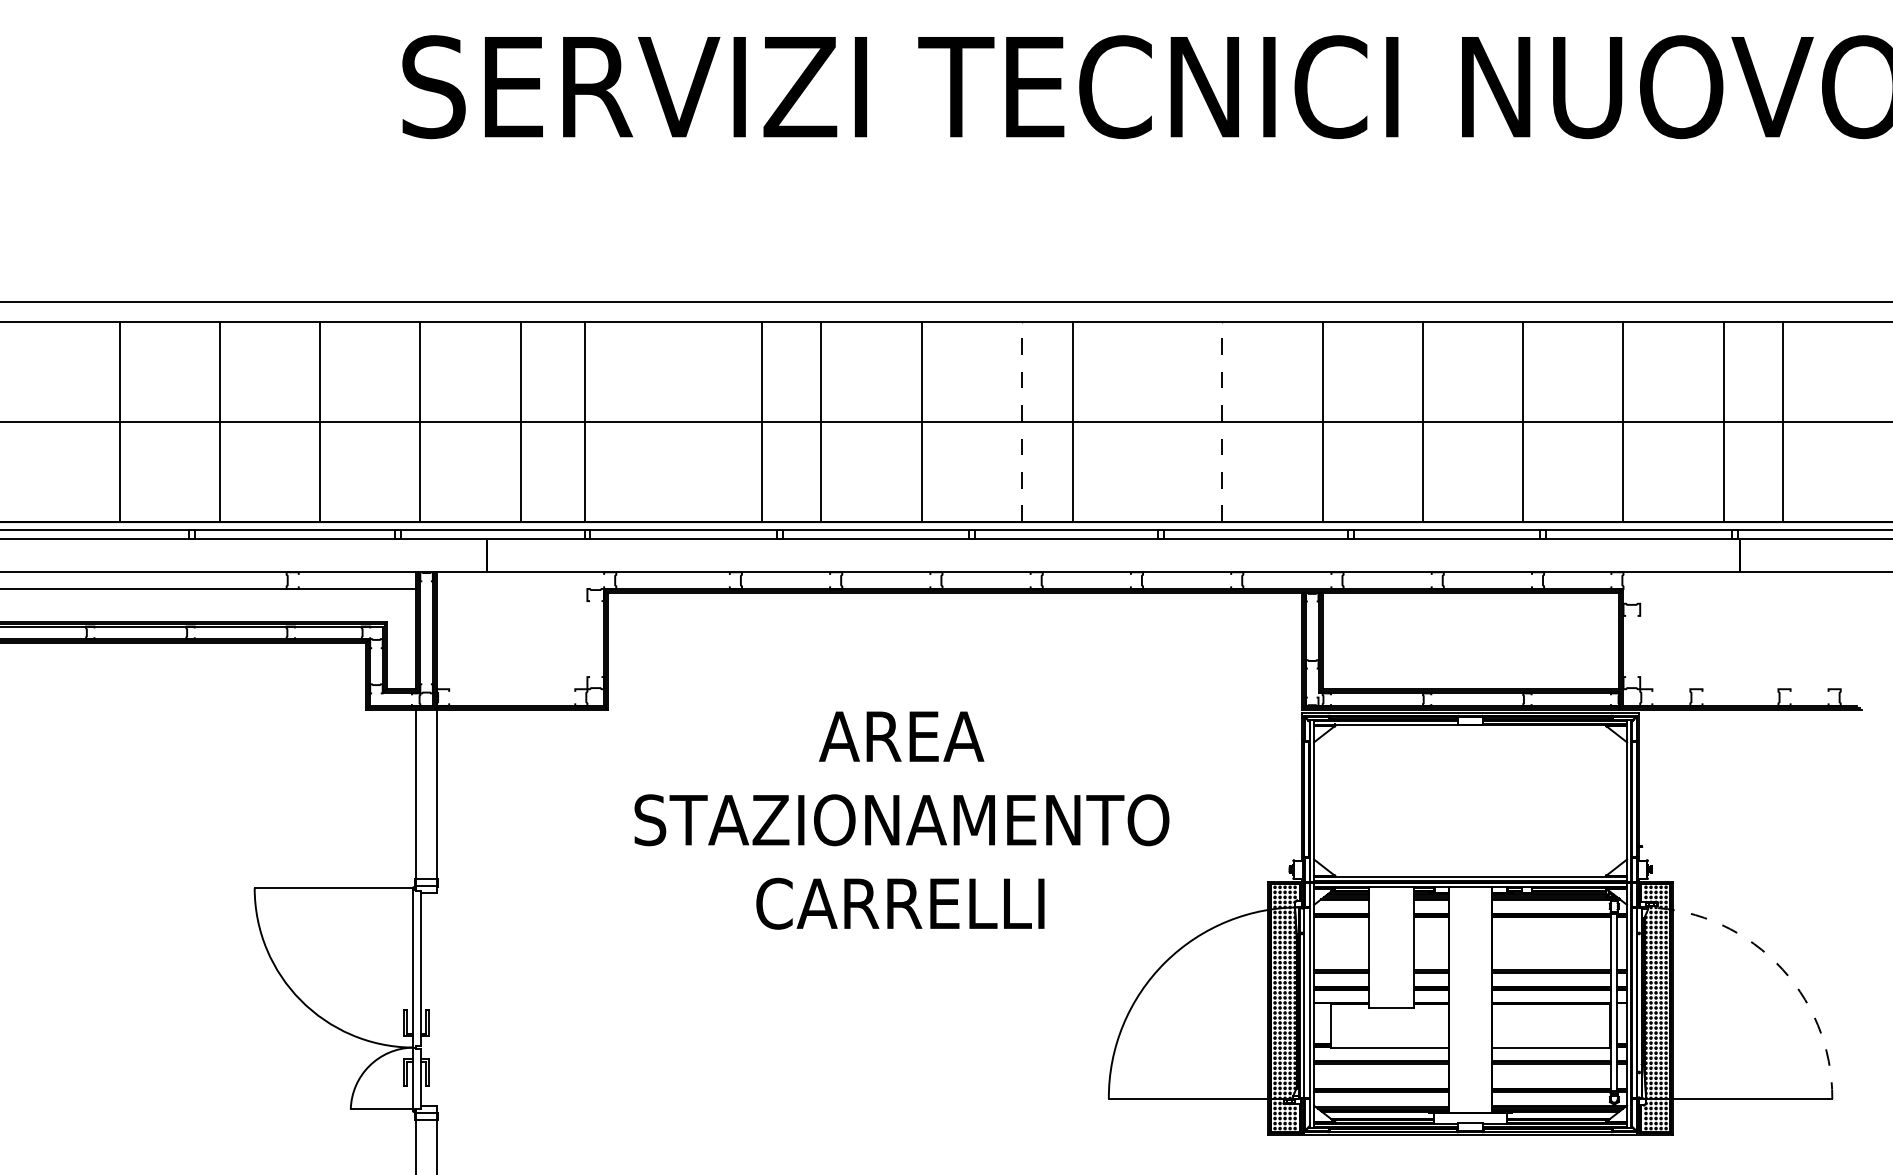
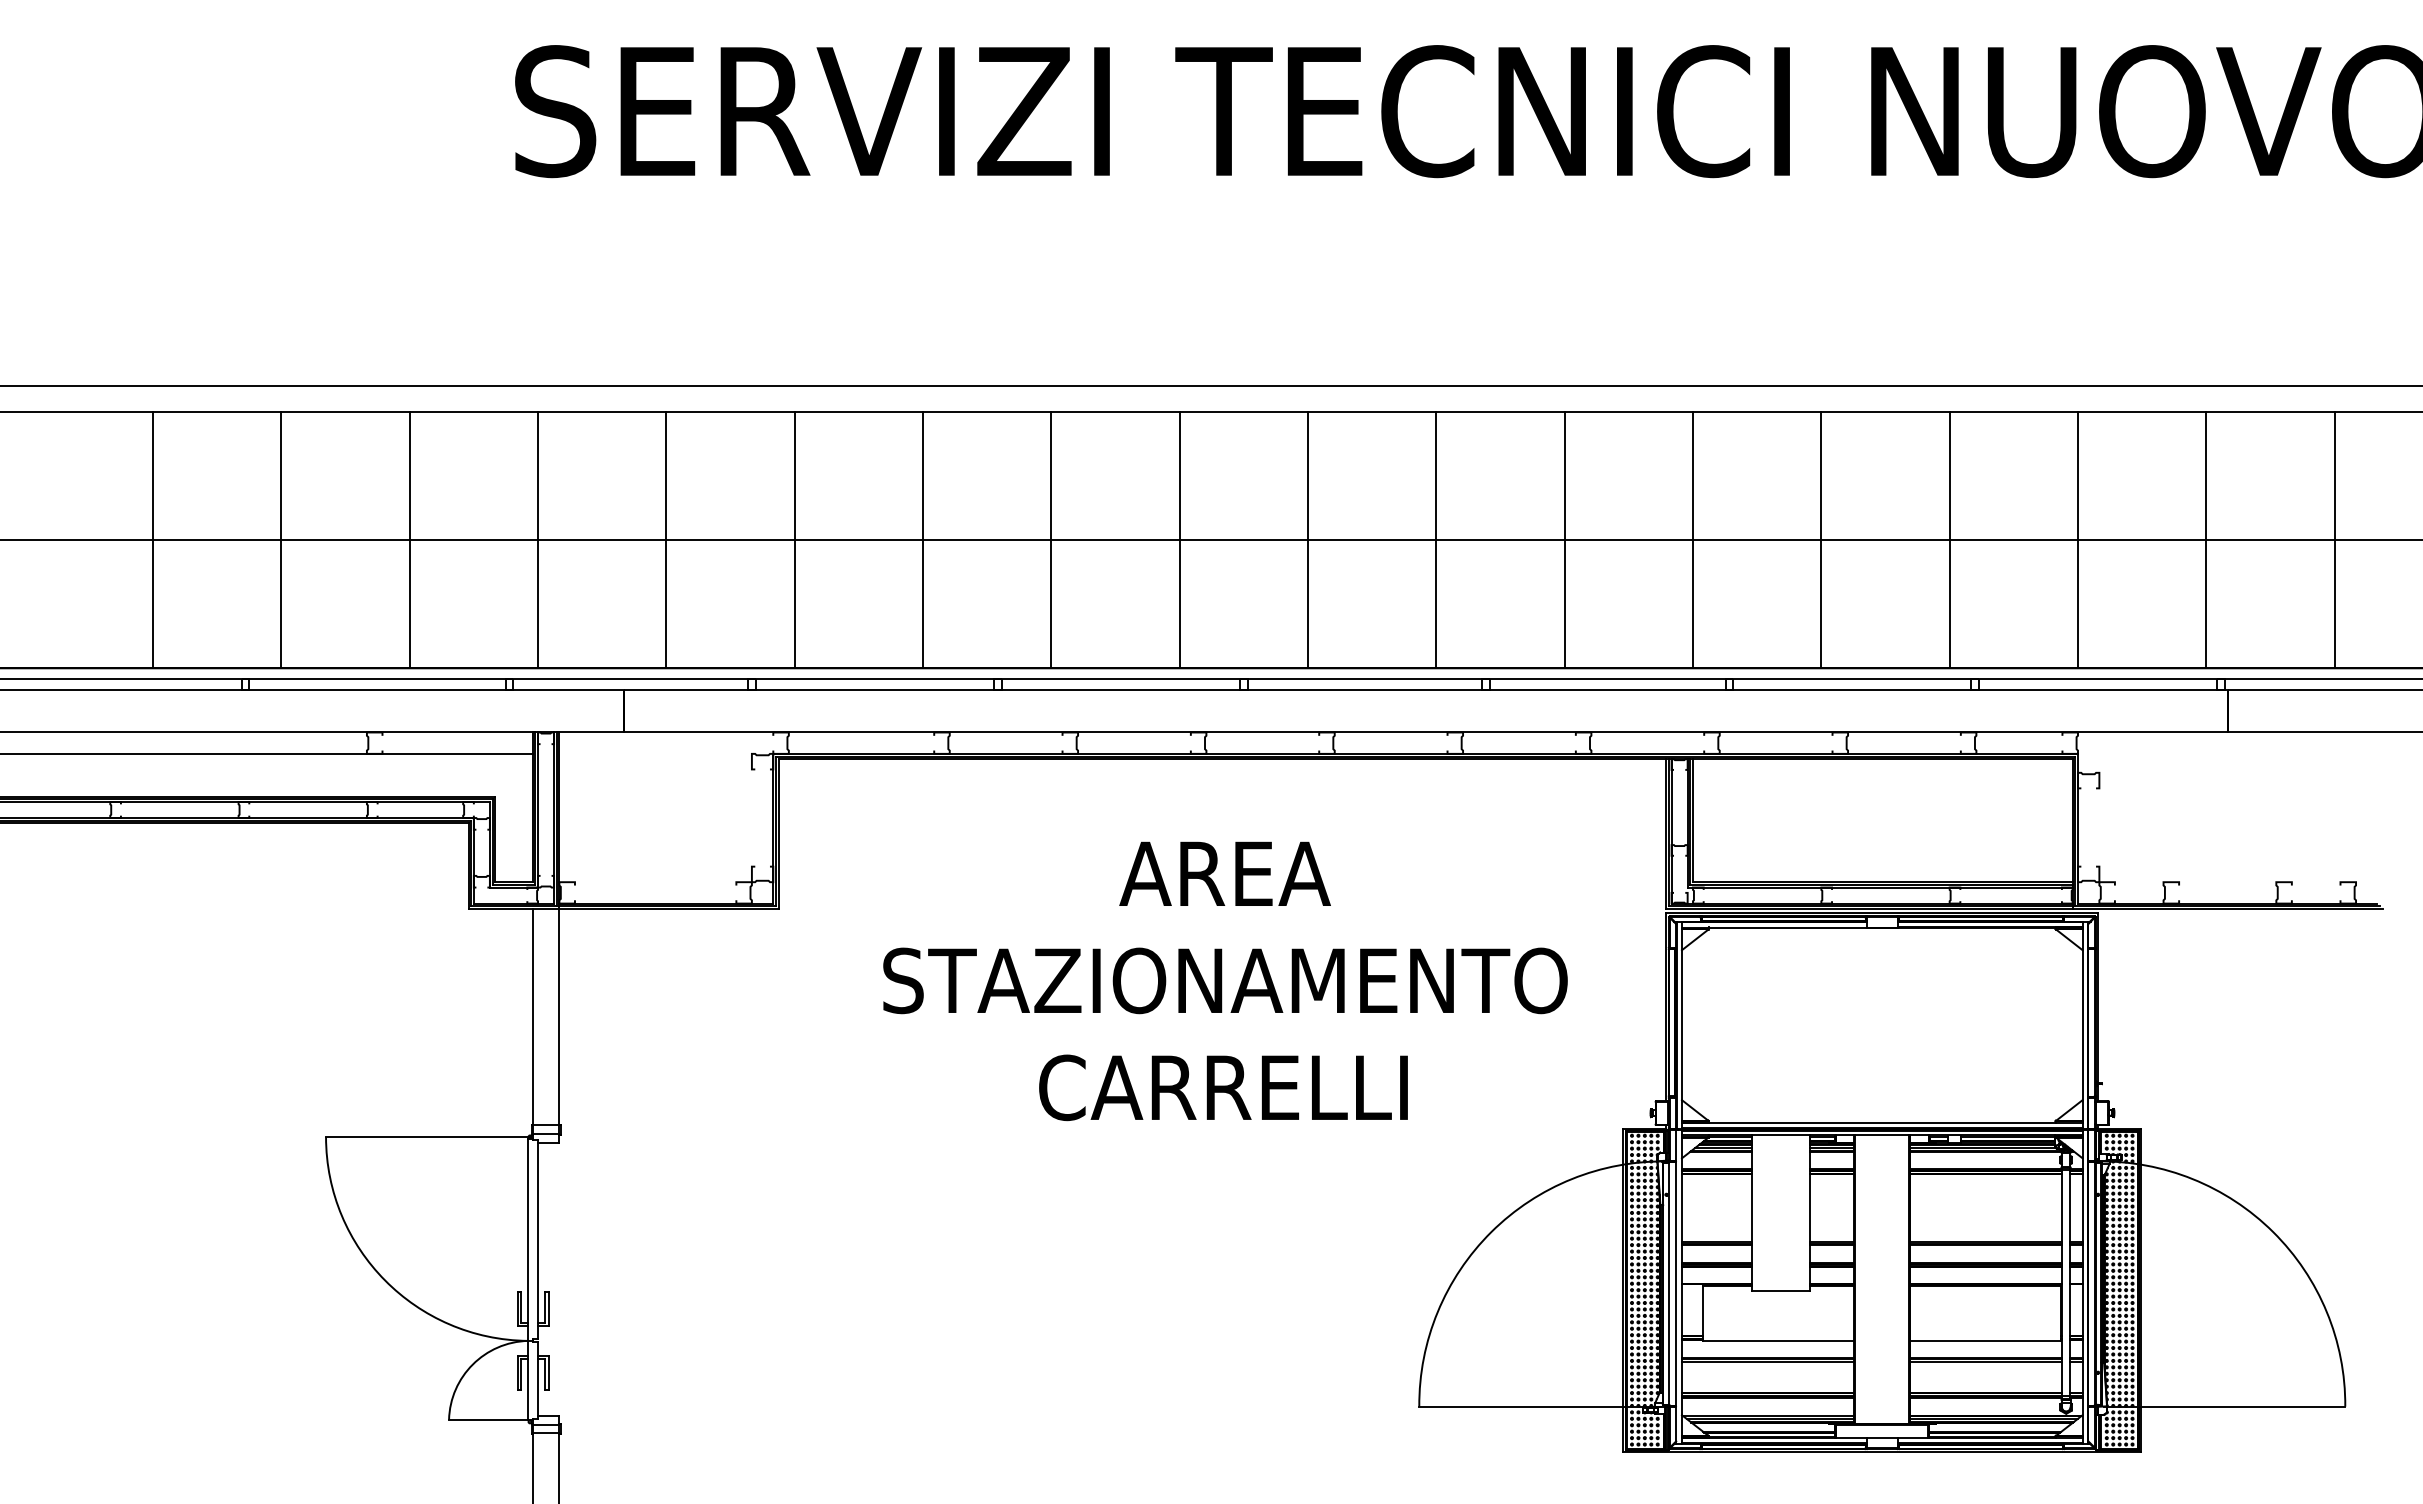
line: (584, 421) -> (794, 539), moved
line: (762, 421) -> (923, 539), moved
line: (1022, 421) -> (1308, 539), dashed -> solid
line: (1073, 421) -> (1436, 539), moved
line: (1222, 421) -> (1564, 539), dashed -> solid
line: (1783, 421) -> (2334, 539), moved
text: (901, 820) -> (1225, 981), moved
arc: (1776, 962) -> (2273, 1232), dashed -> solid

